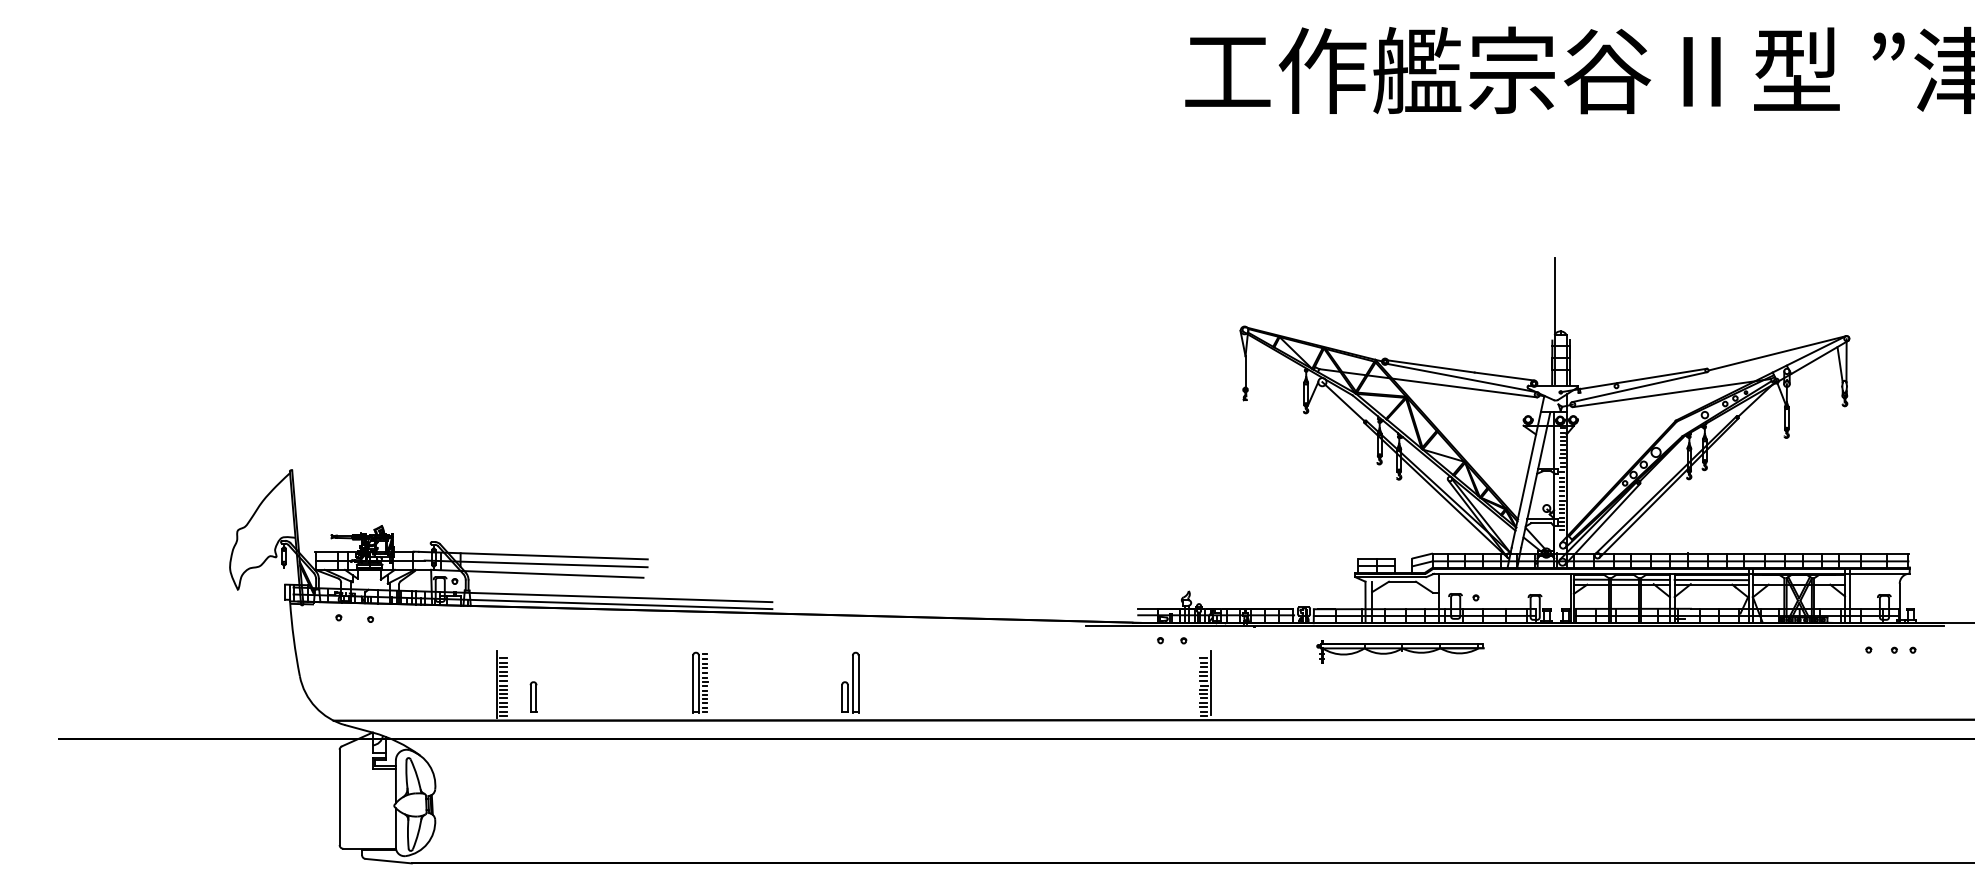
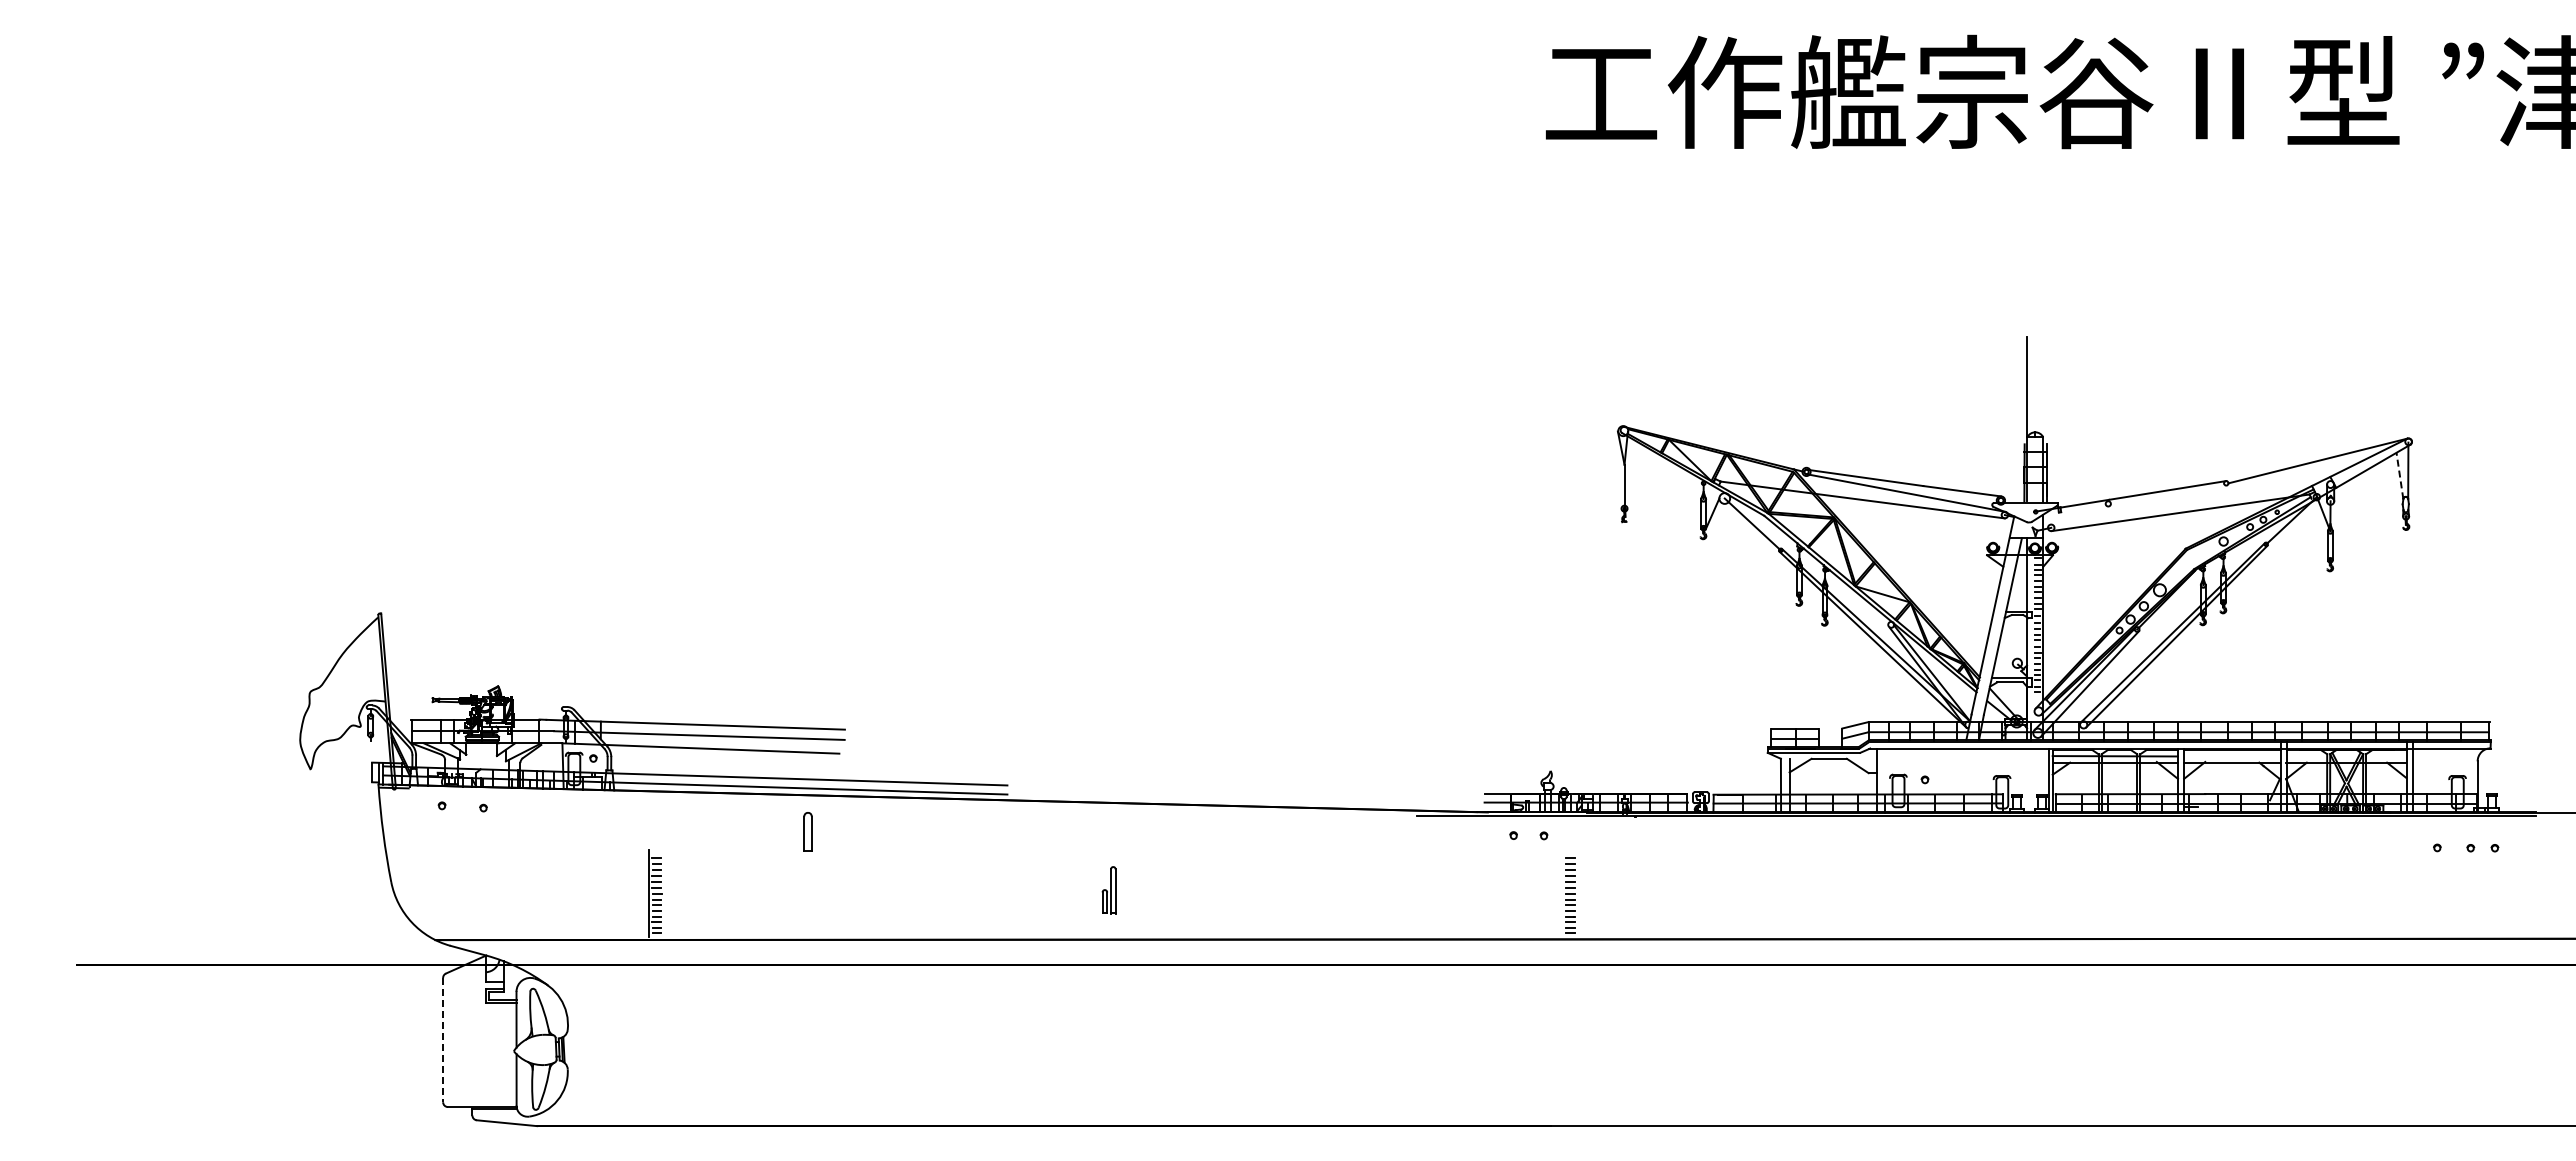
line: (1839, 364) -> (2399, 475), solid -> dashed
line: (1639, 386) -> (2138, 504), removed
line: (1711, 579) -> (2232, 756), removed
part: (1400, 652) -> (1826, 850), removed
part: (700, 682) -> (913, 890), removed
part: (849, 682) -> (1108, 890), size x0.6
line: (1211, 683) -> (1579, 891), removed
part: (533, 696) -> (807, 831), moved
line: (339, 797) -> (443, 1040), solid -> dashed

